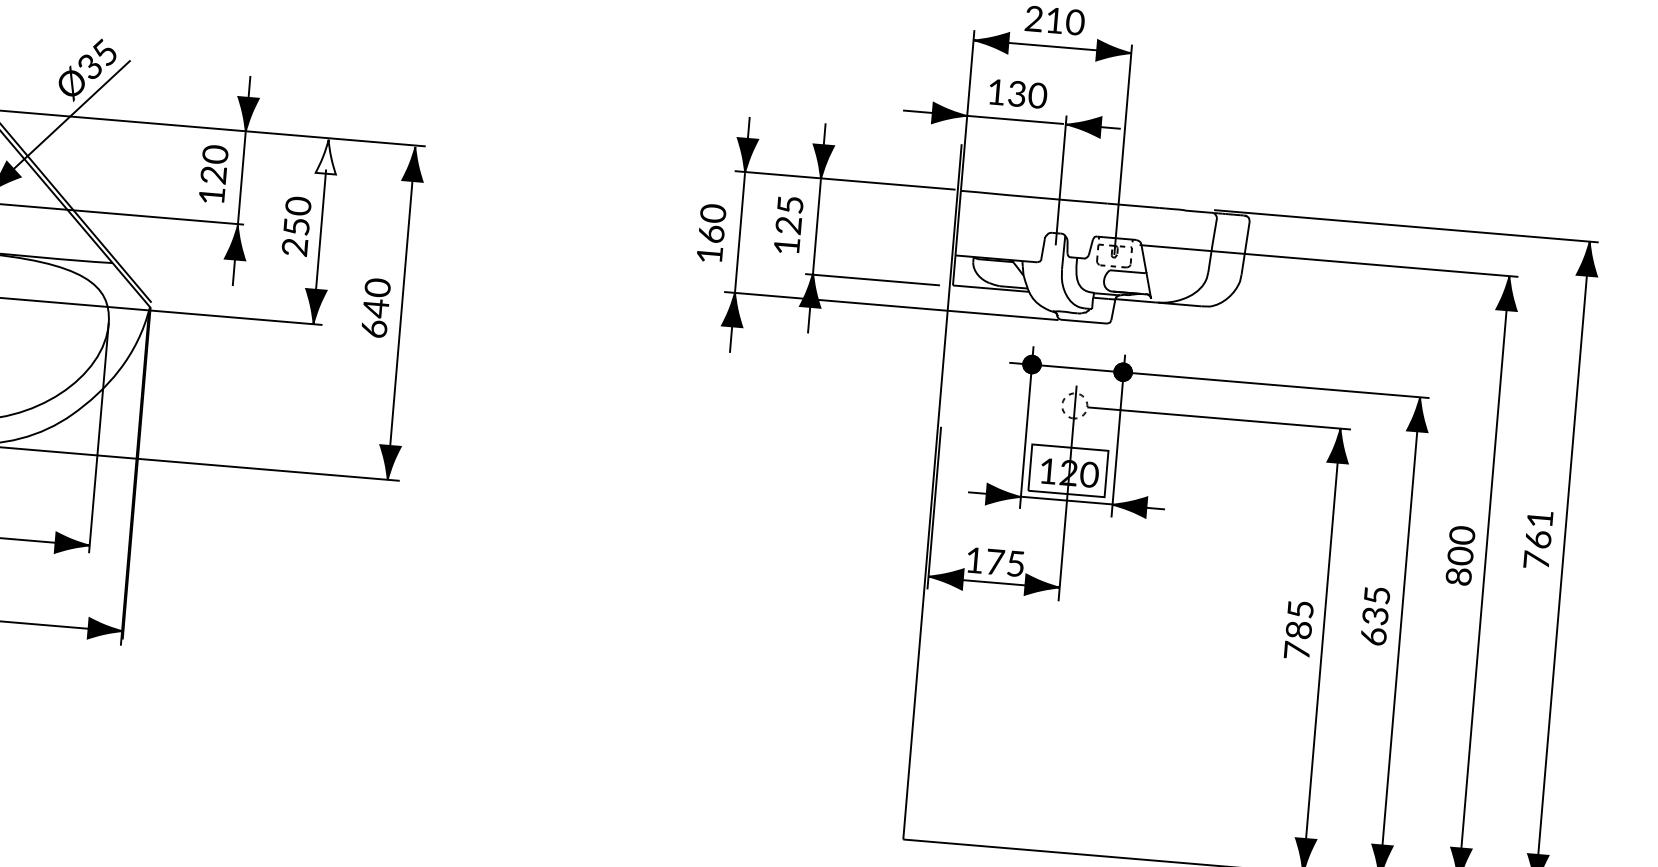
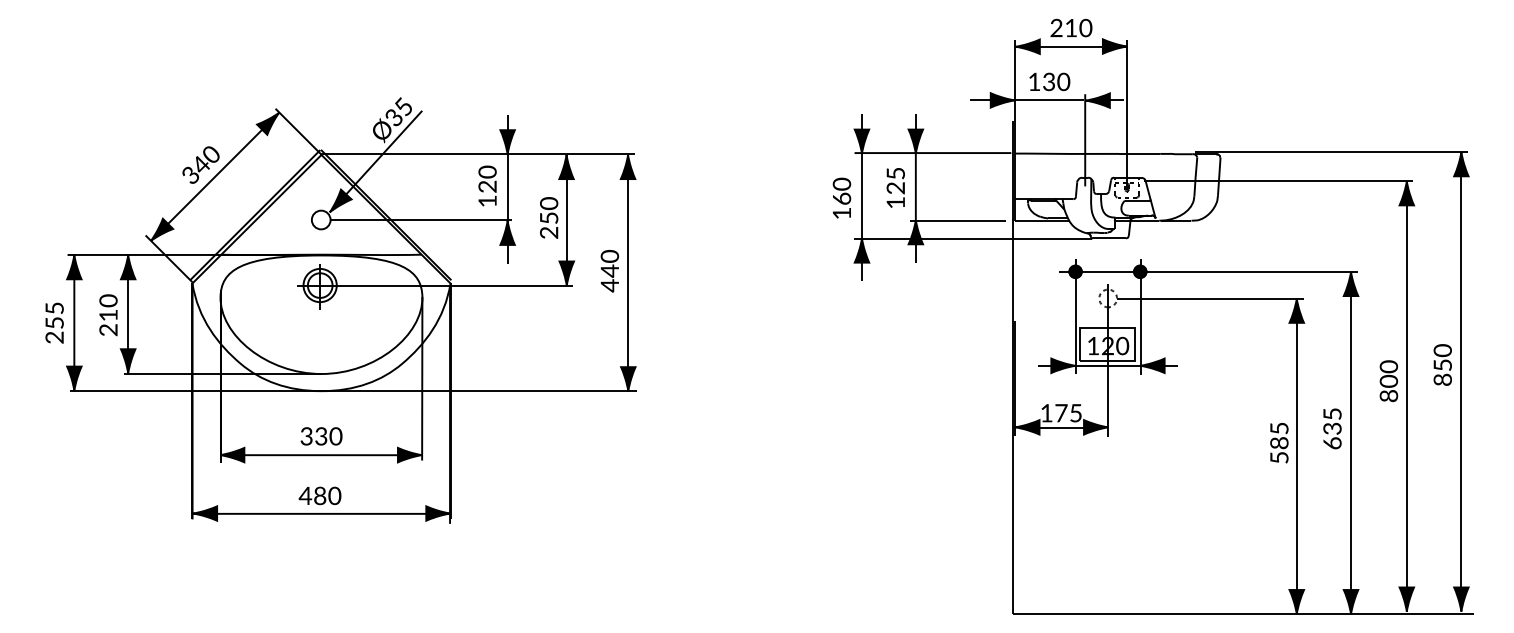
fill: (327, 155) -> (566, 166), added
text: (375, 328) -> (610, 285), 640 -> 440
text: (1538, 538) -> (1442, 364), 761 -> 850
text: (1297, 650) -> (1279, 457), 785 -> 585

